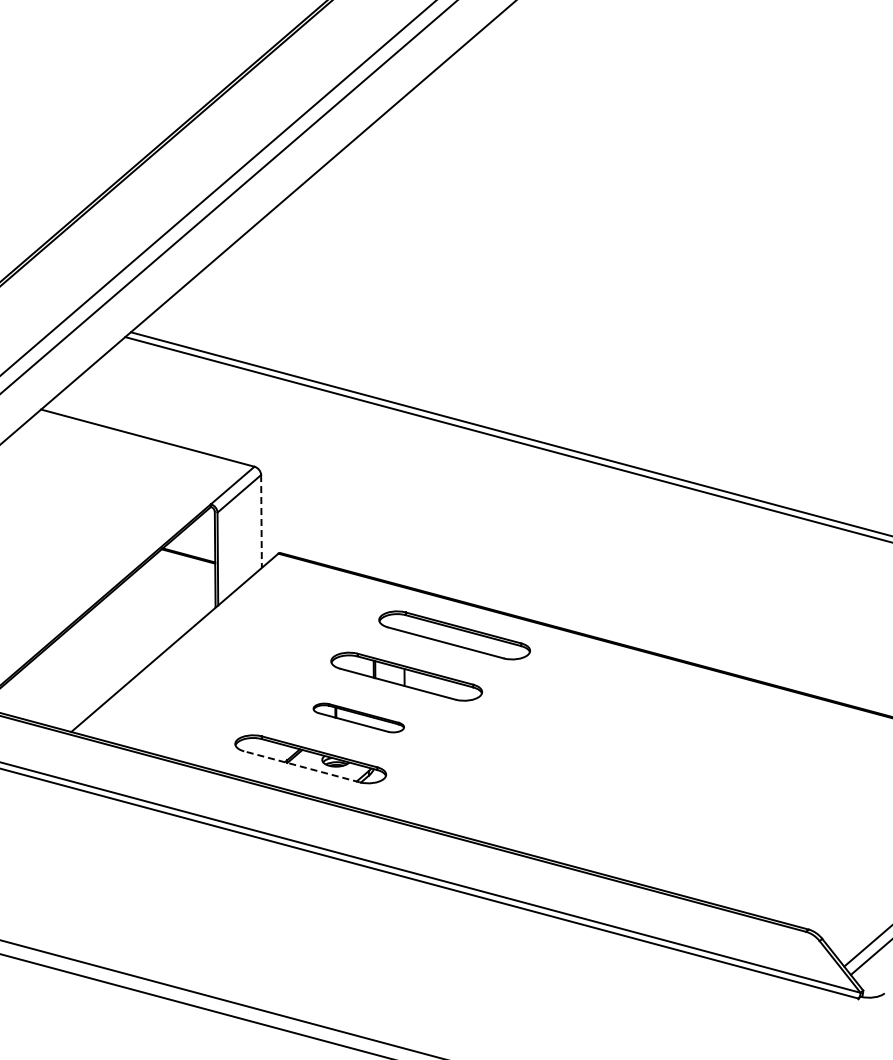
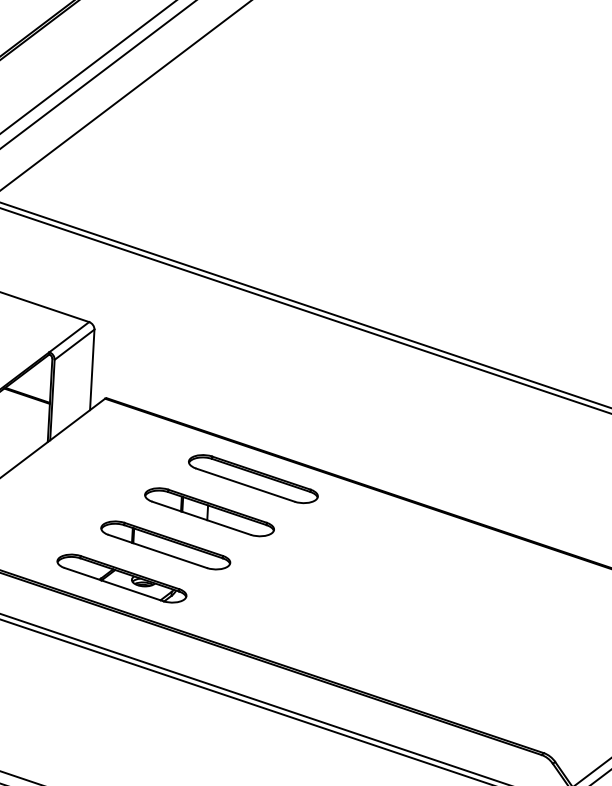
line: (261, 521) -> (92, 369), dashed -> solid
part: (358, 717) -> (165, 544), size x1.67
line: (302, 766) -> (114, 584), dashed -> solid

